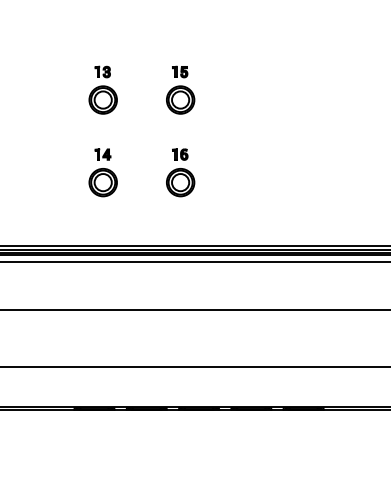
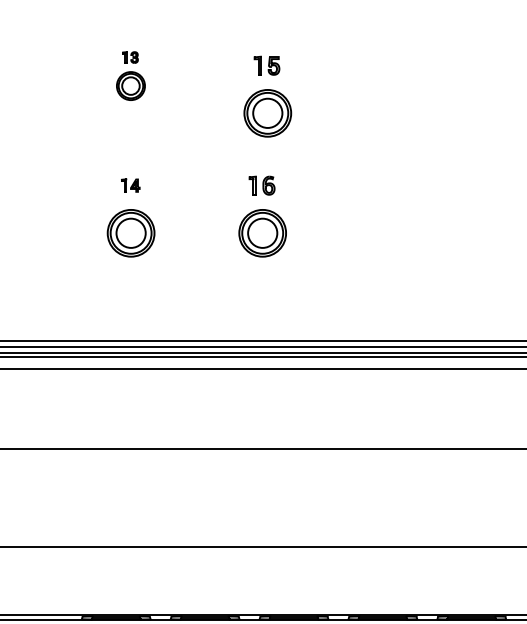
part: (102, 89) -> (129, 74), size x0.6
part: (180, 89) -> (267, 95), moved
part: (102, 154) -> (129, 185), size x0.7

